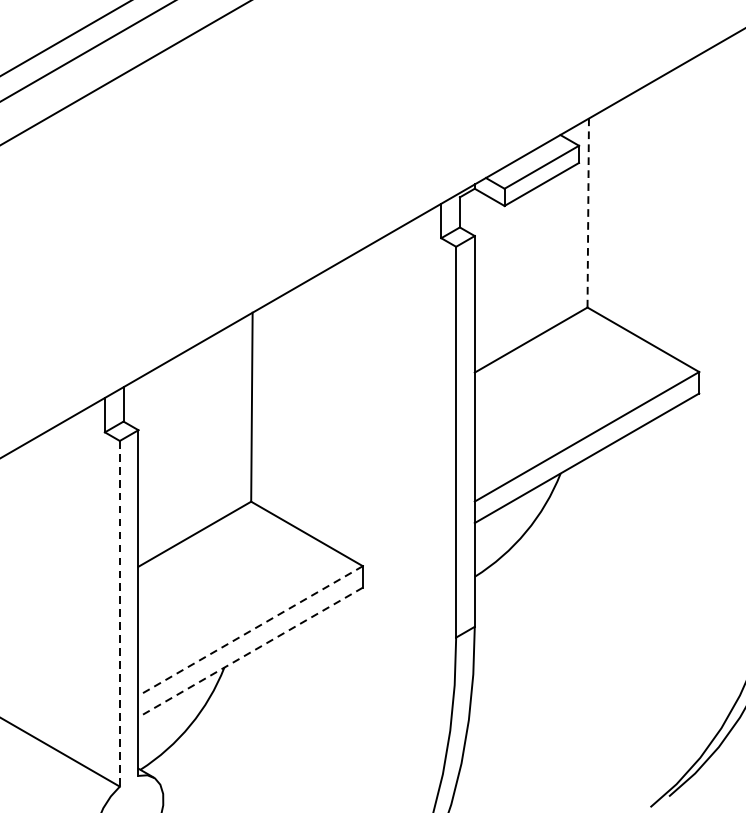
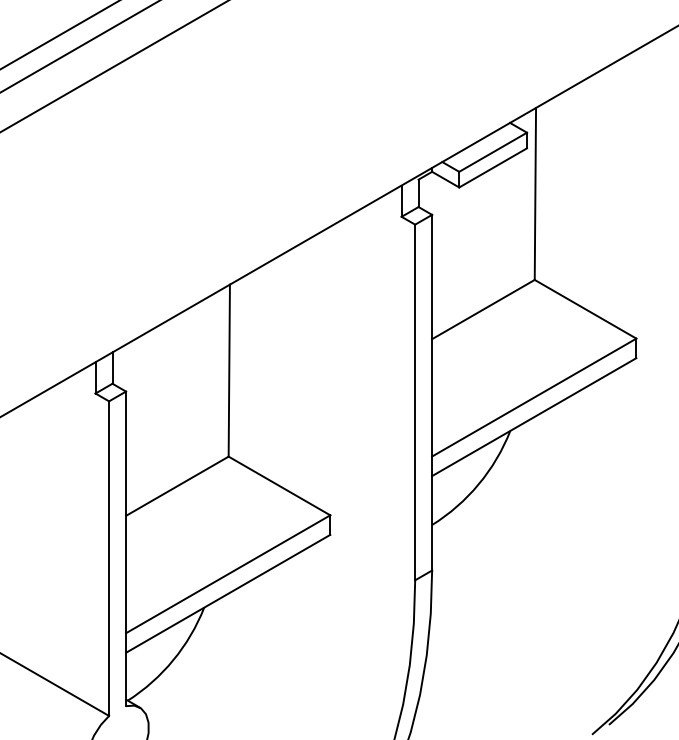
line: (588, 212) -> (535, 193), dashed -> solid
line: (120, 614) -> (109, 559), dashed -> solid
line: (251, 631) -> (228, 574), dashed -> solid
line: (251, 652) -> (228, 593), dashed -> solid

